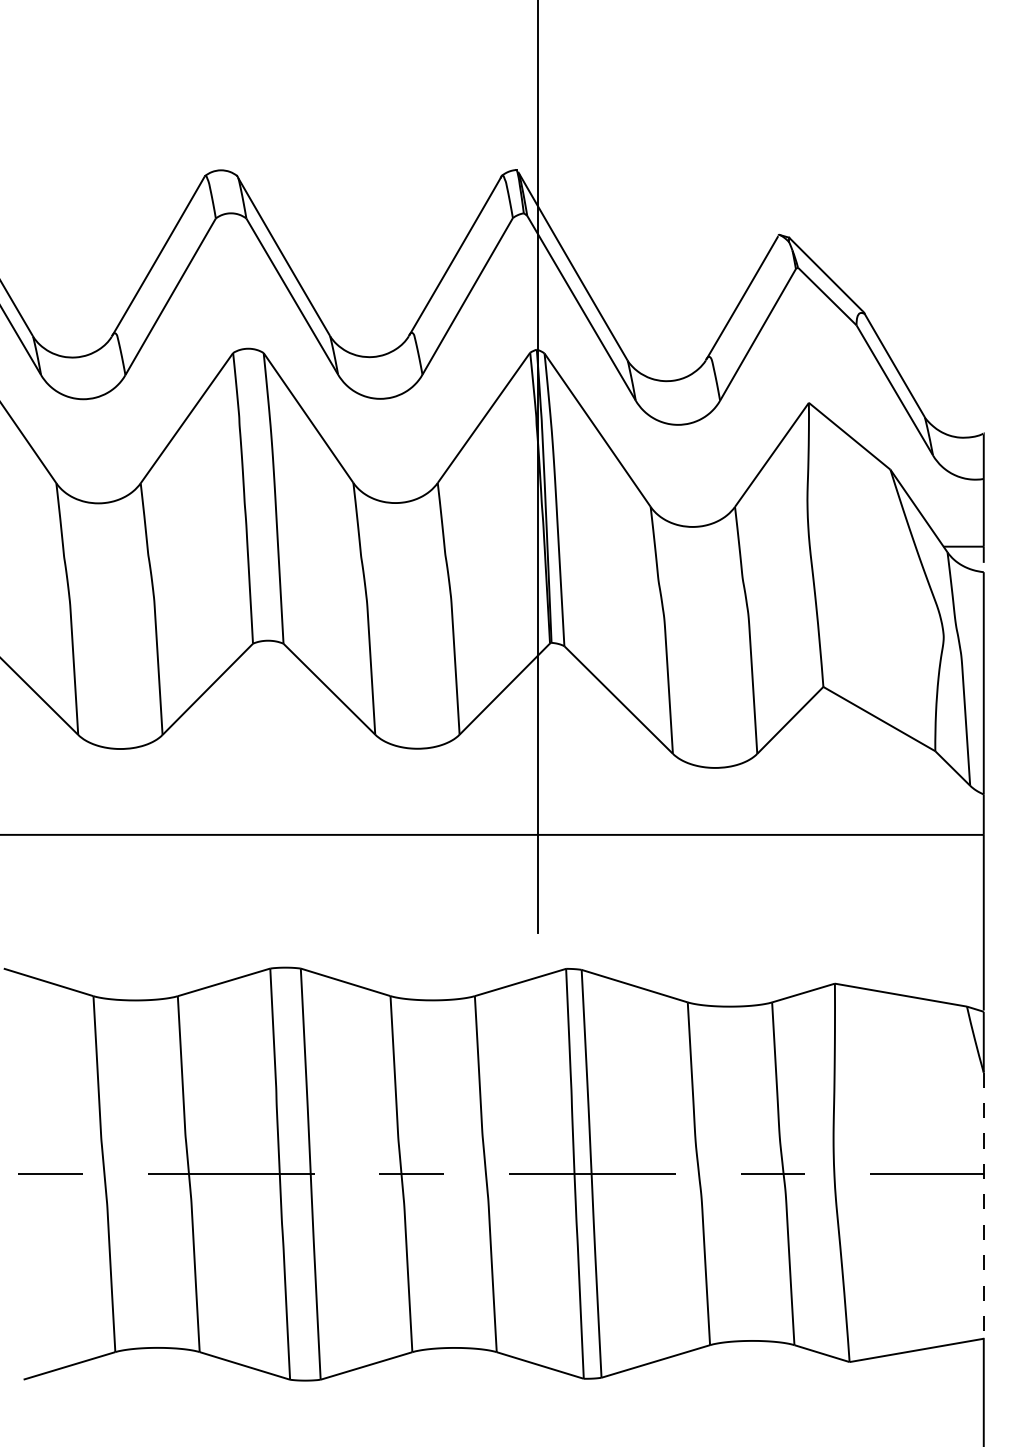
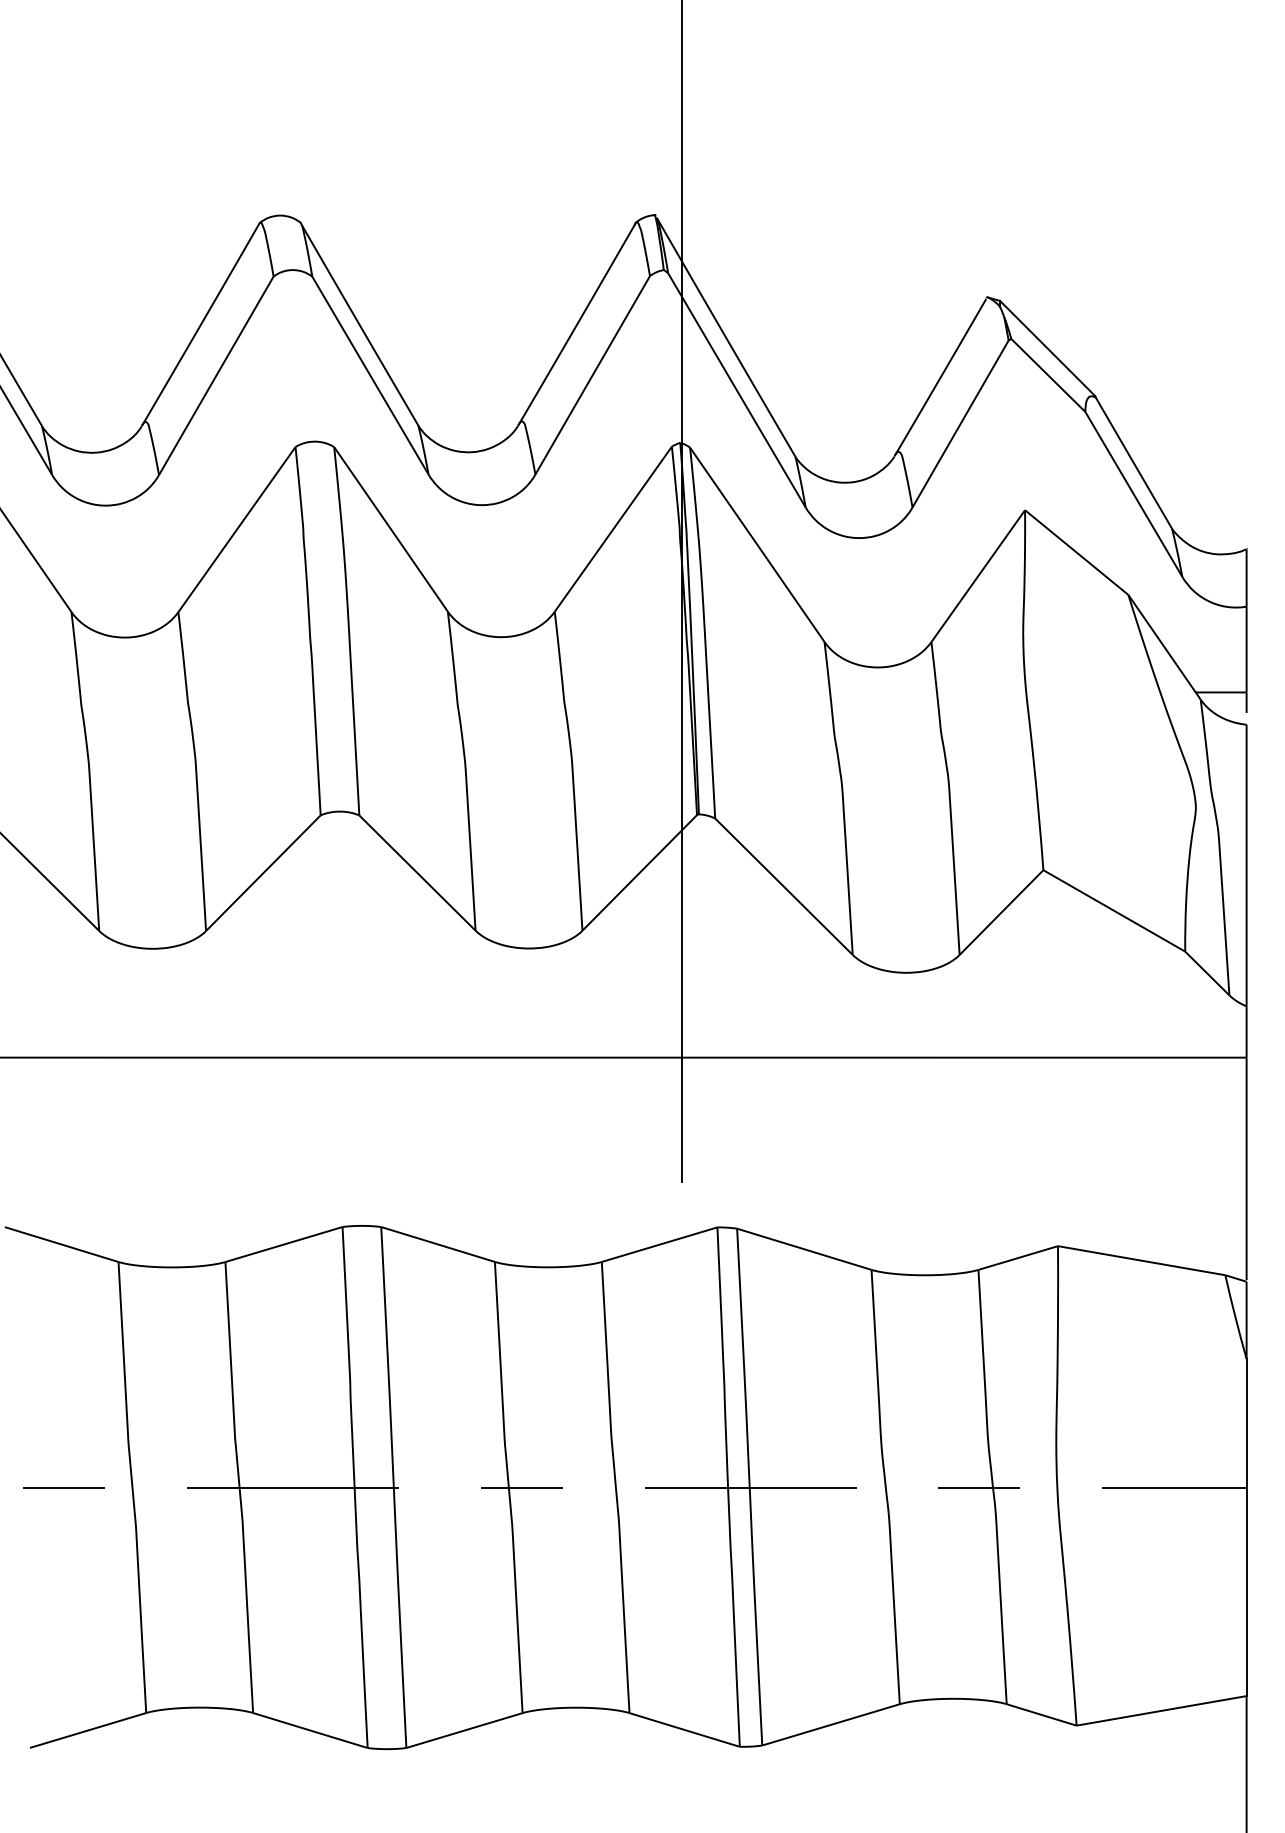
line: (983, 1206) -> (1246, 1528), dashed -> solid

